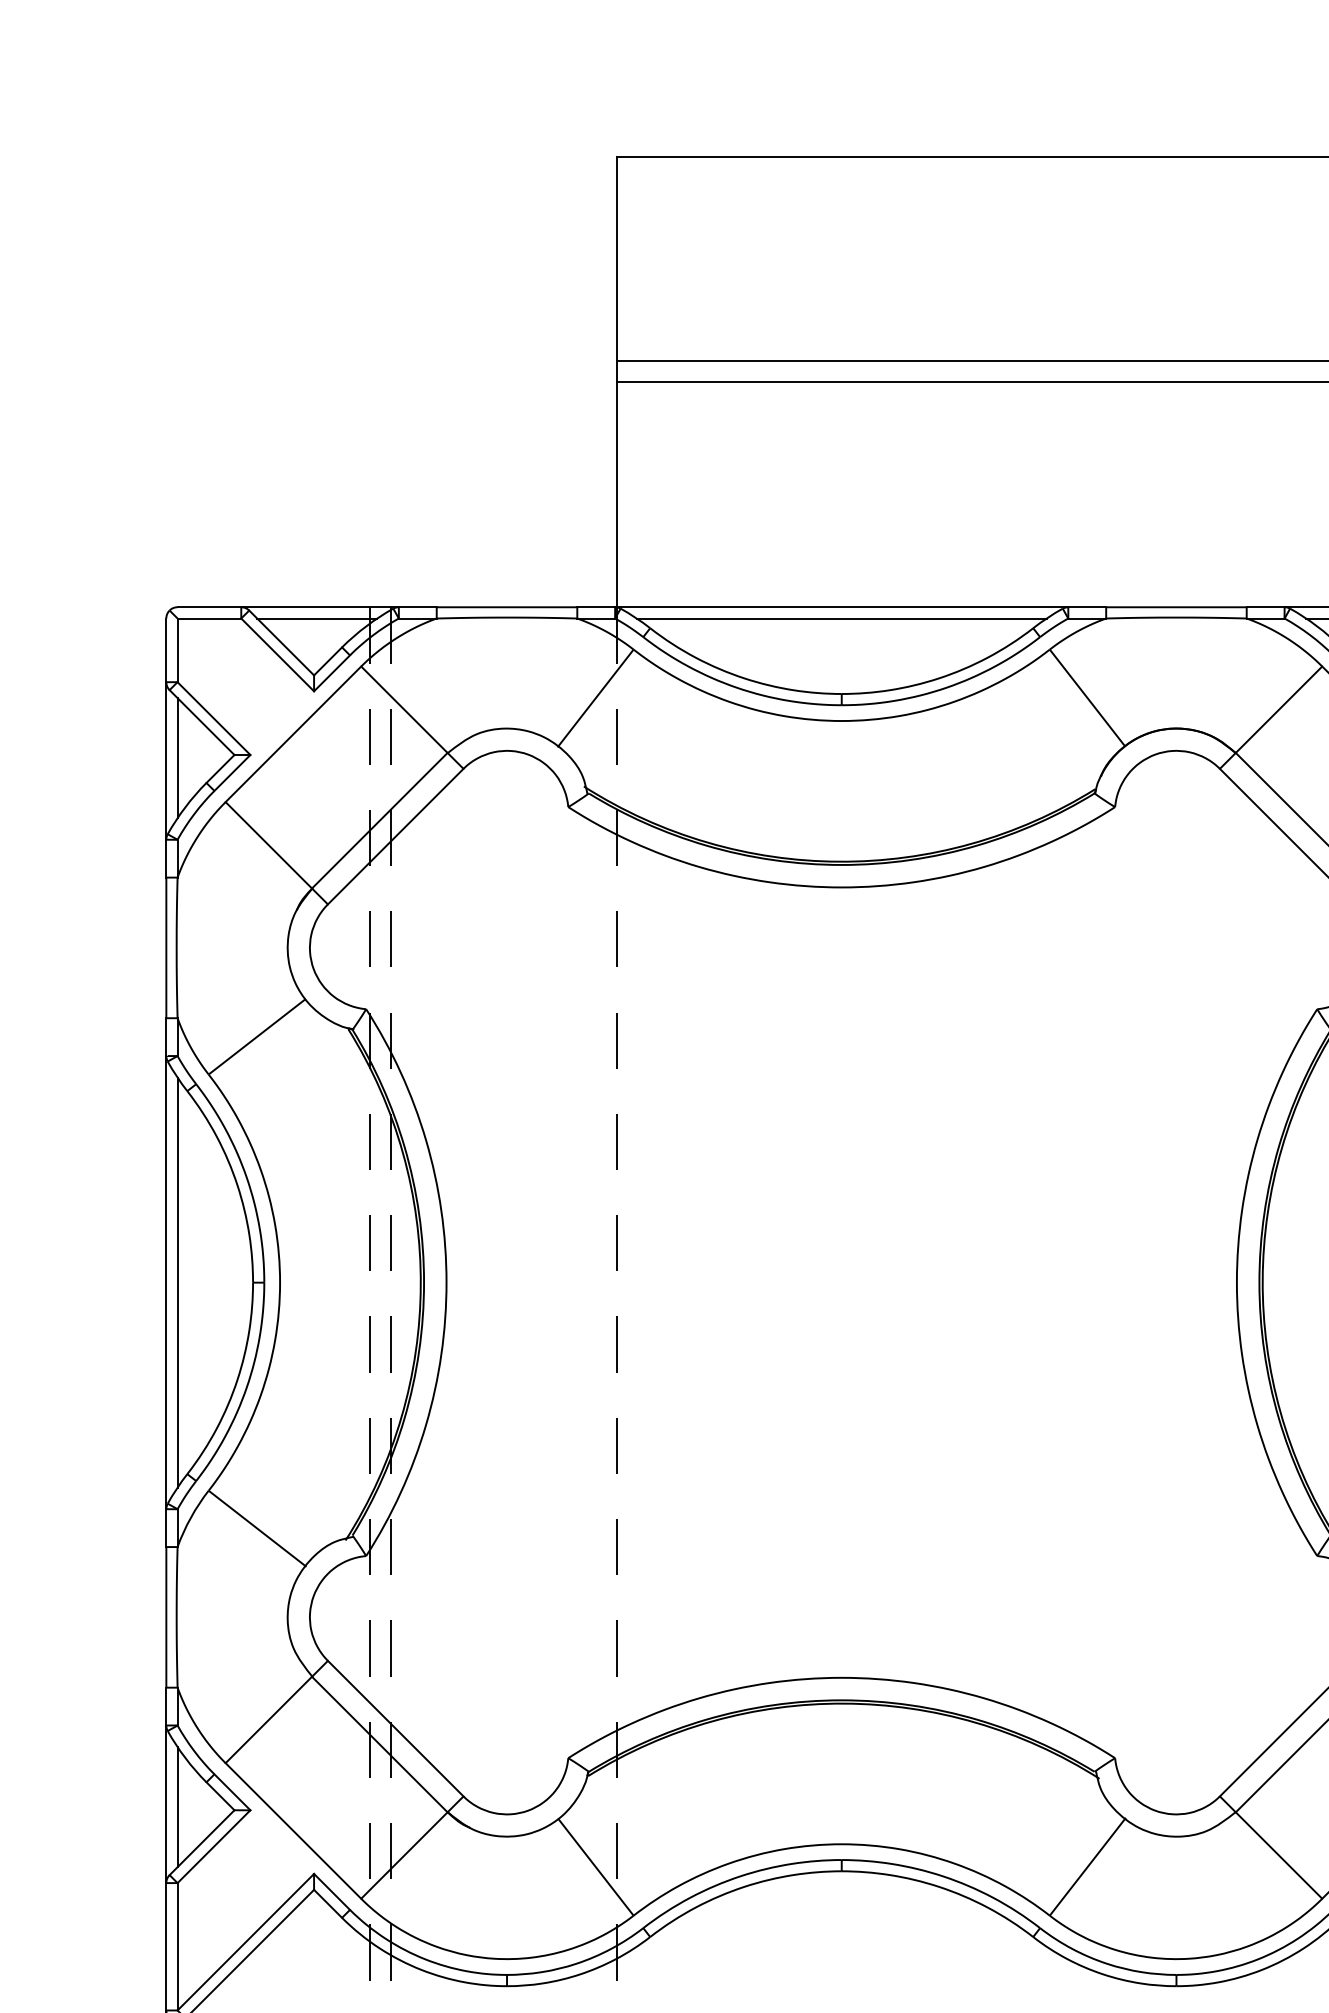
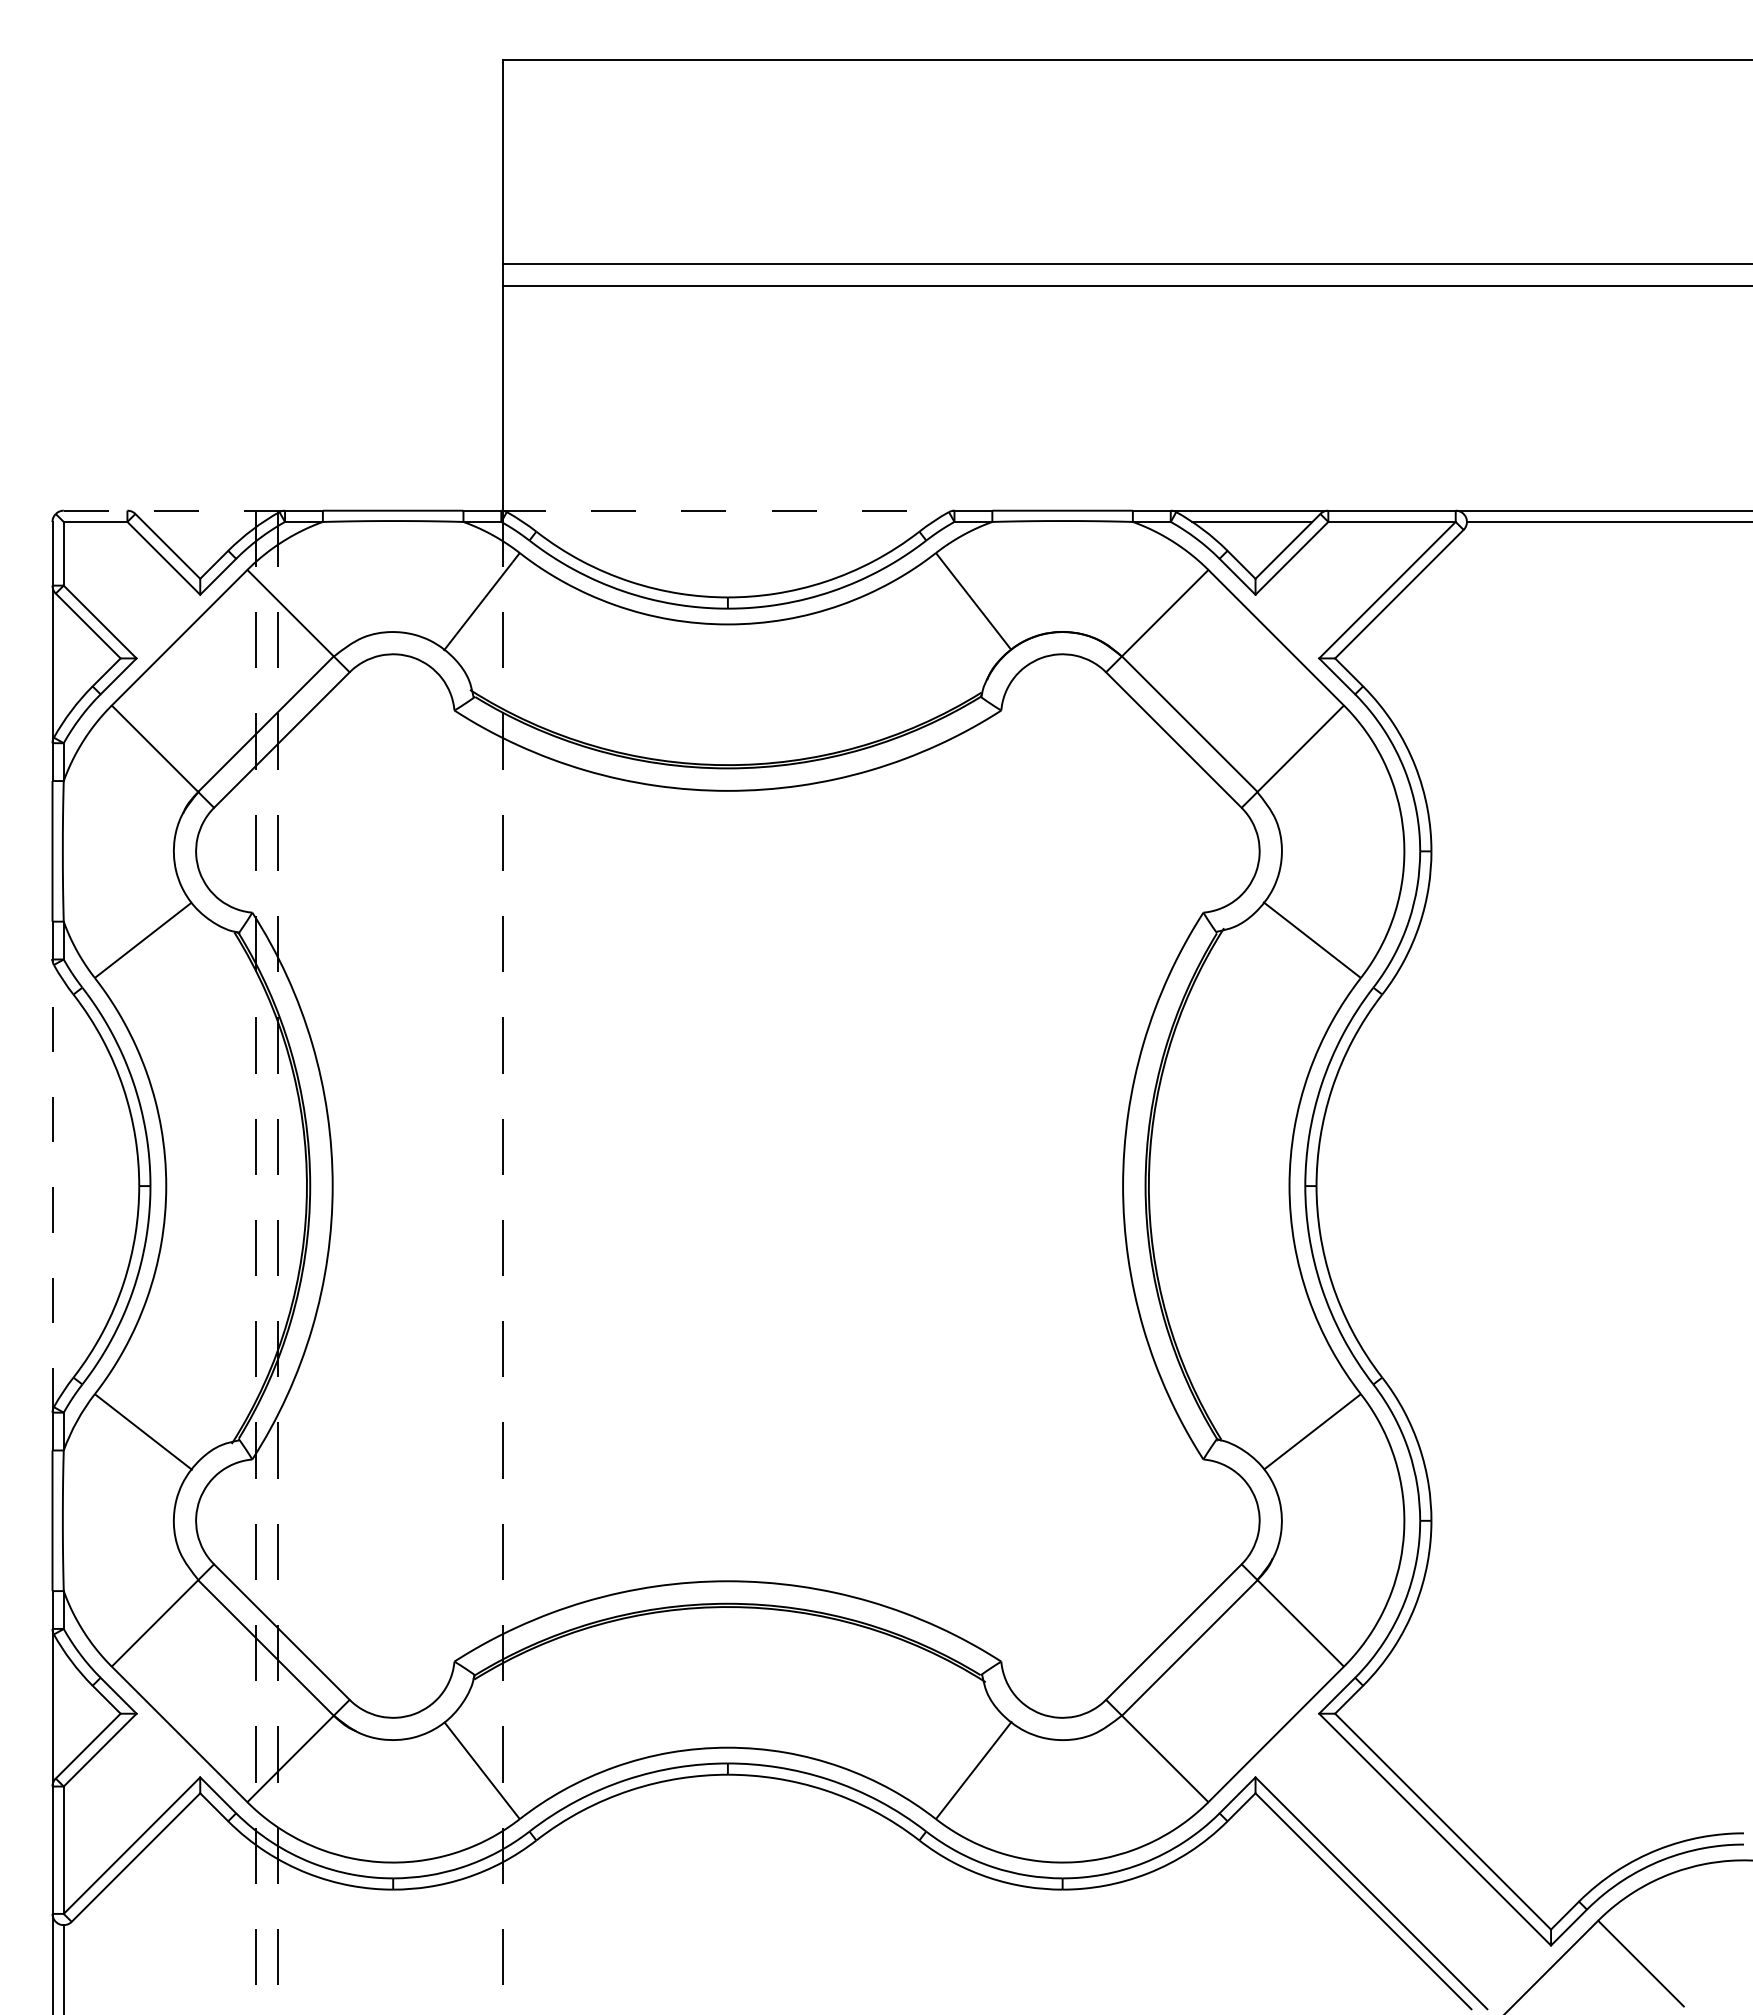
line: (288, 607) -> (174, 510), solid -> dashed
line: (841, 607) -> (727, 510), solid -> dashed
line: (317, 618) -> (203, 521), removed
line: (841, 618) -> (727, 521), removed
line: (177, 758) -> (63, 661), removed
line: (166, 1283) -> (52, 1186), solid -> dashed
line: (177, 1283) -> (63, 1186), removed
line: (177, 1807) -> (63, 1710), removed

